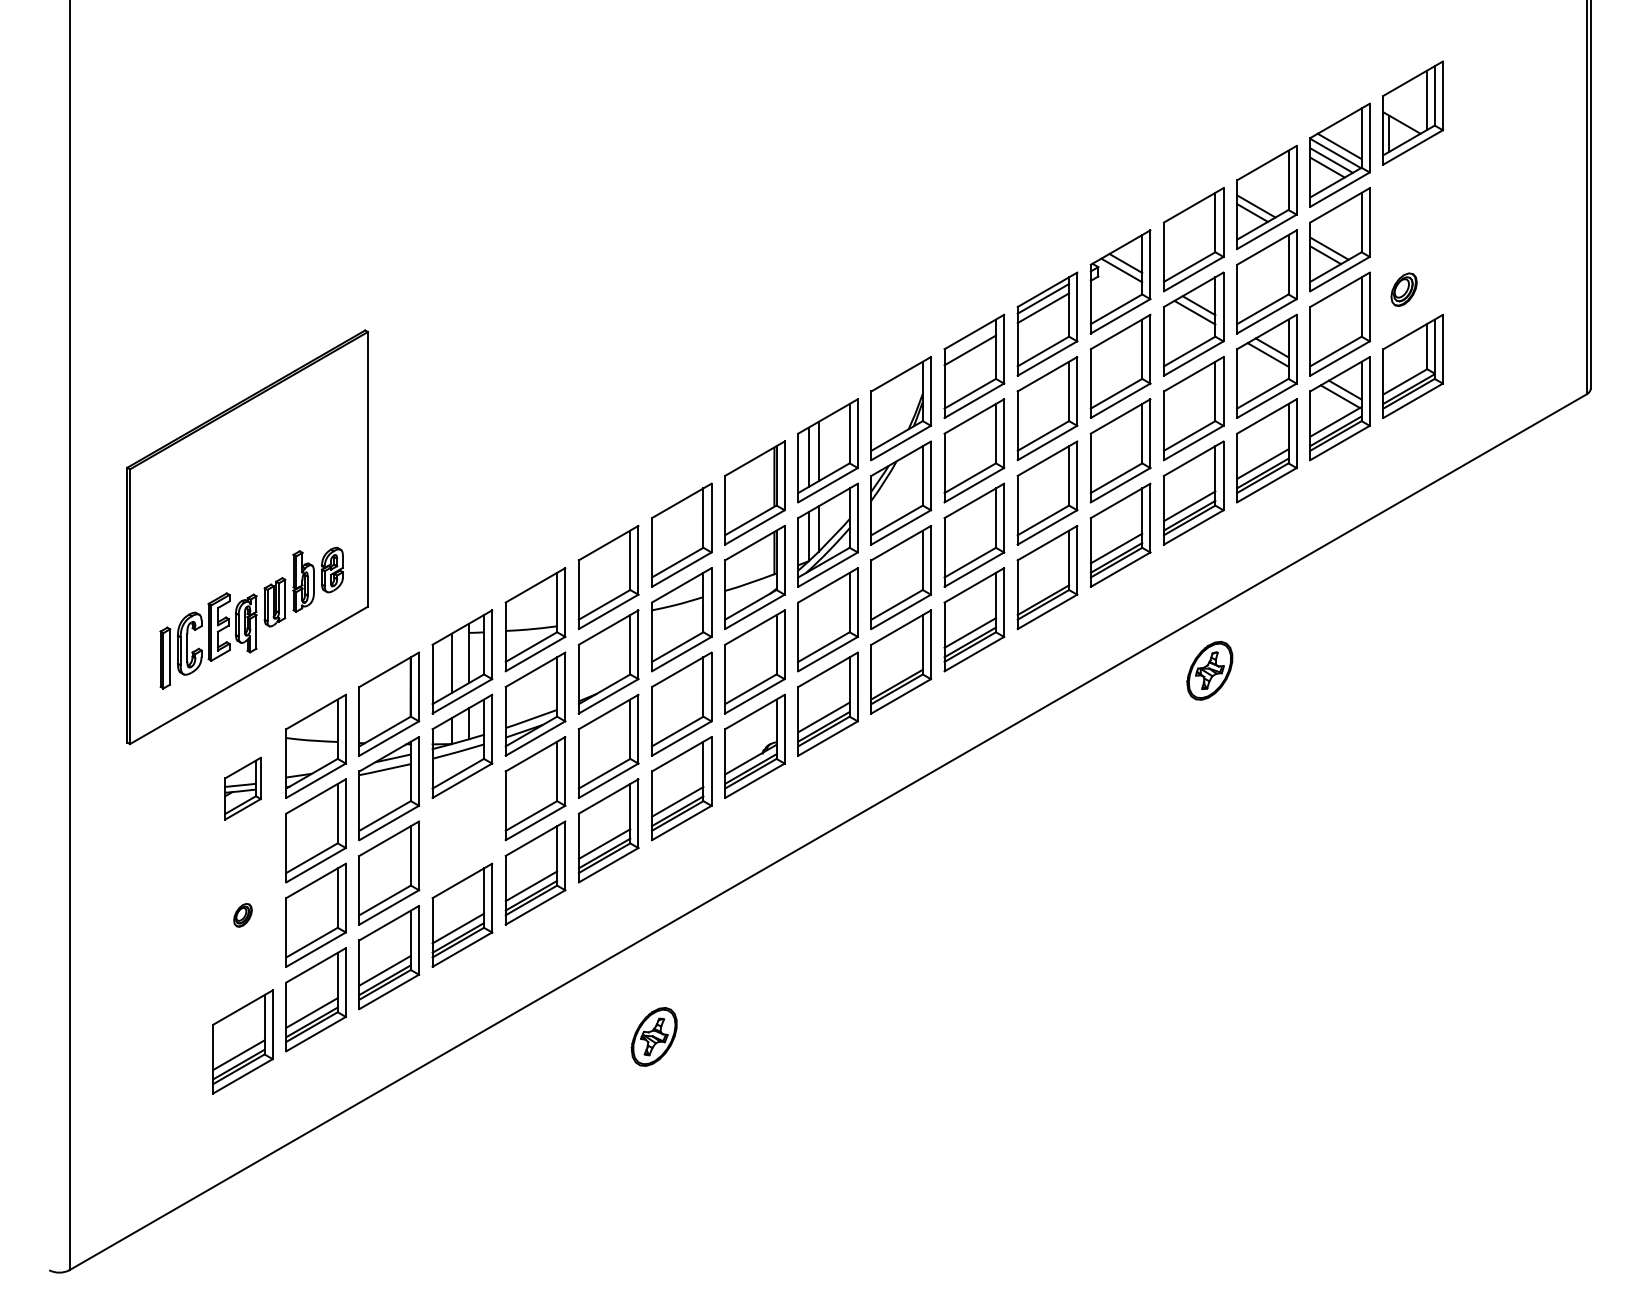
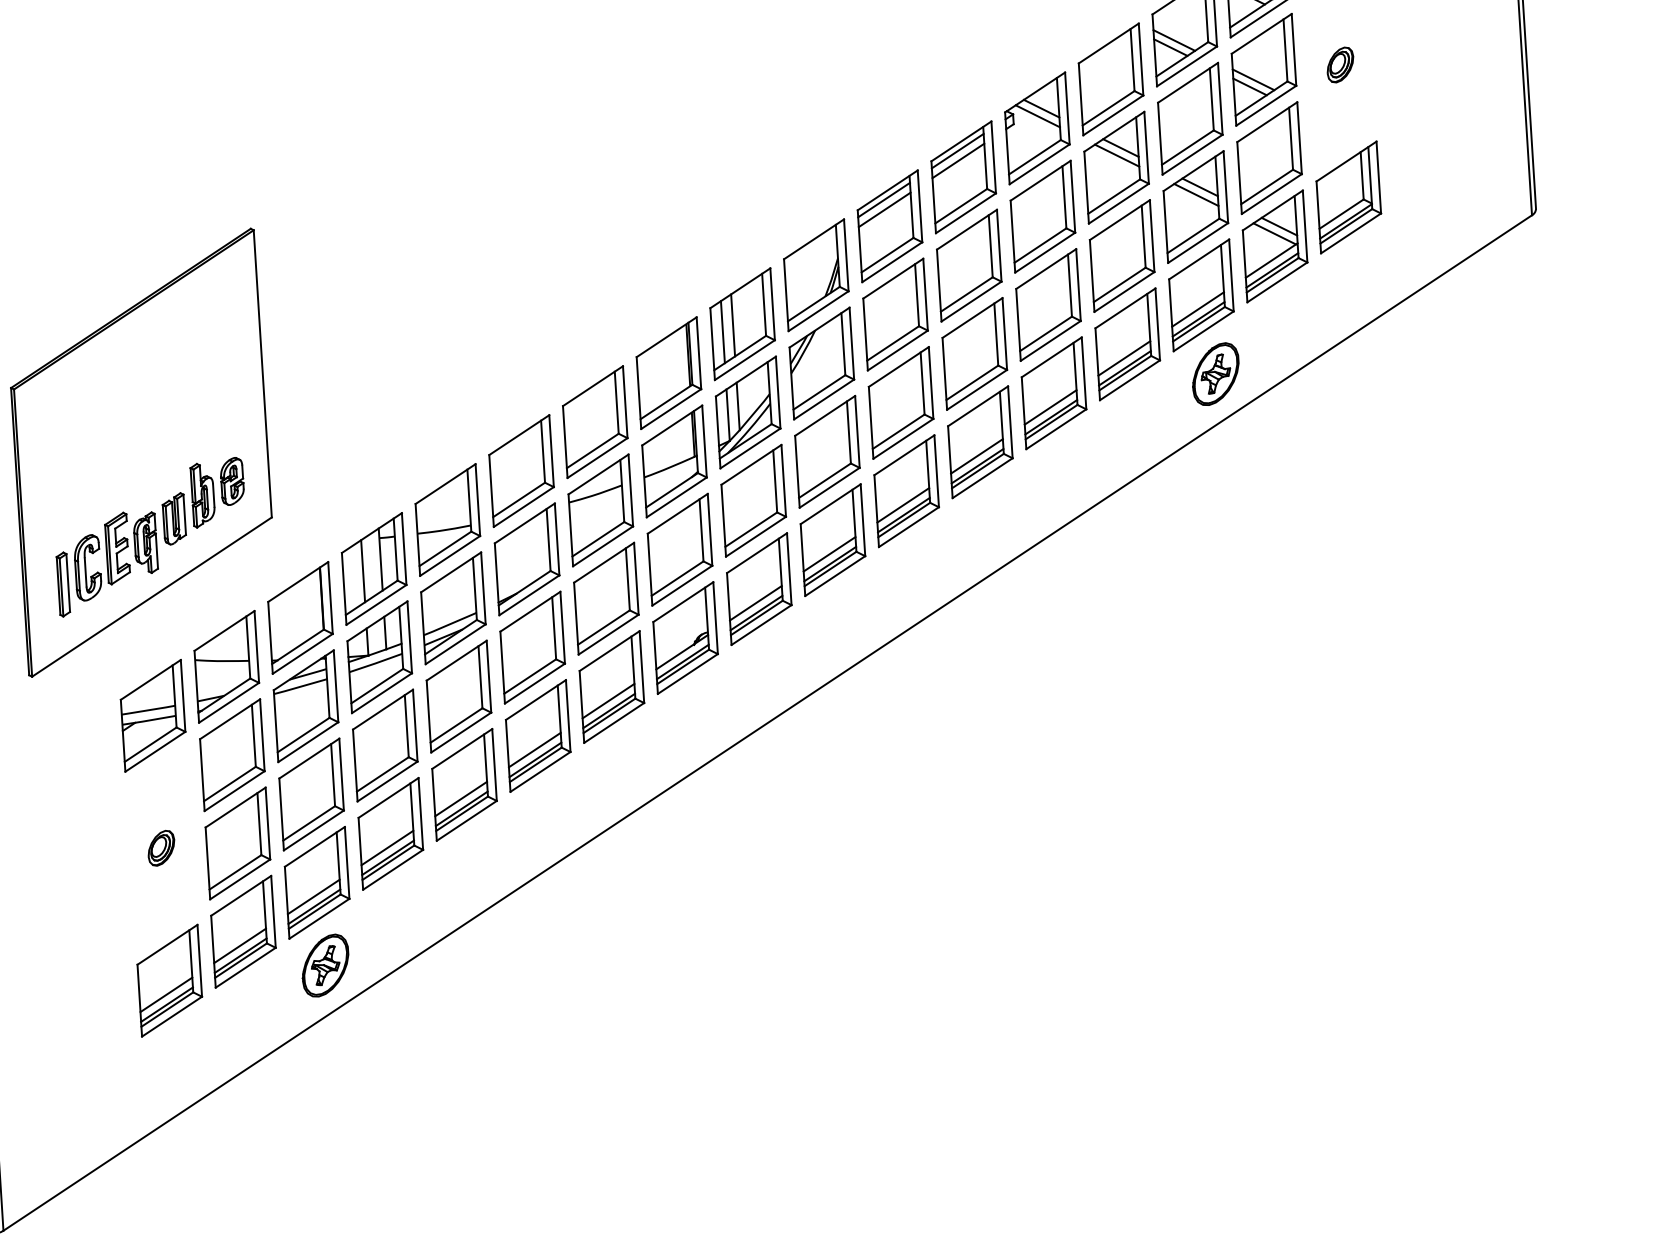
part: (1403, 289) -> (1339, 64), moved
line: (969, 340) -> (883, 199), added
line: (1043, 590) -> (977, 456), added
part: (1209, 670) -> (1215, 373), moved
line: (896, 675) -> (828, 554), added
part: (242, 788) -> (152, 715), size x1.67
part: (462, 830) -> (385, 745), added
part: (242, 915) -> (160, 848), size x1.43
part: (653, 1036) -> (324, 965), moved

